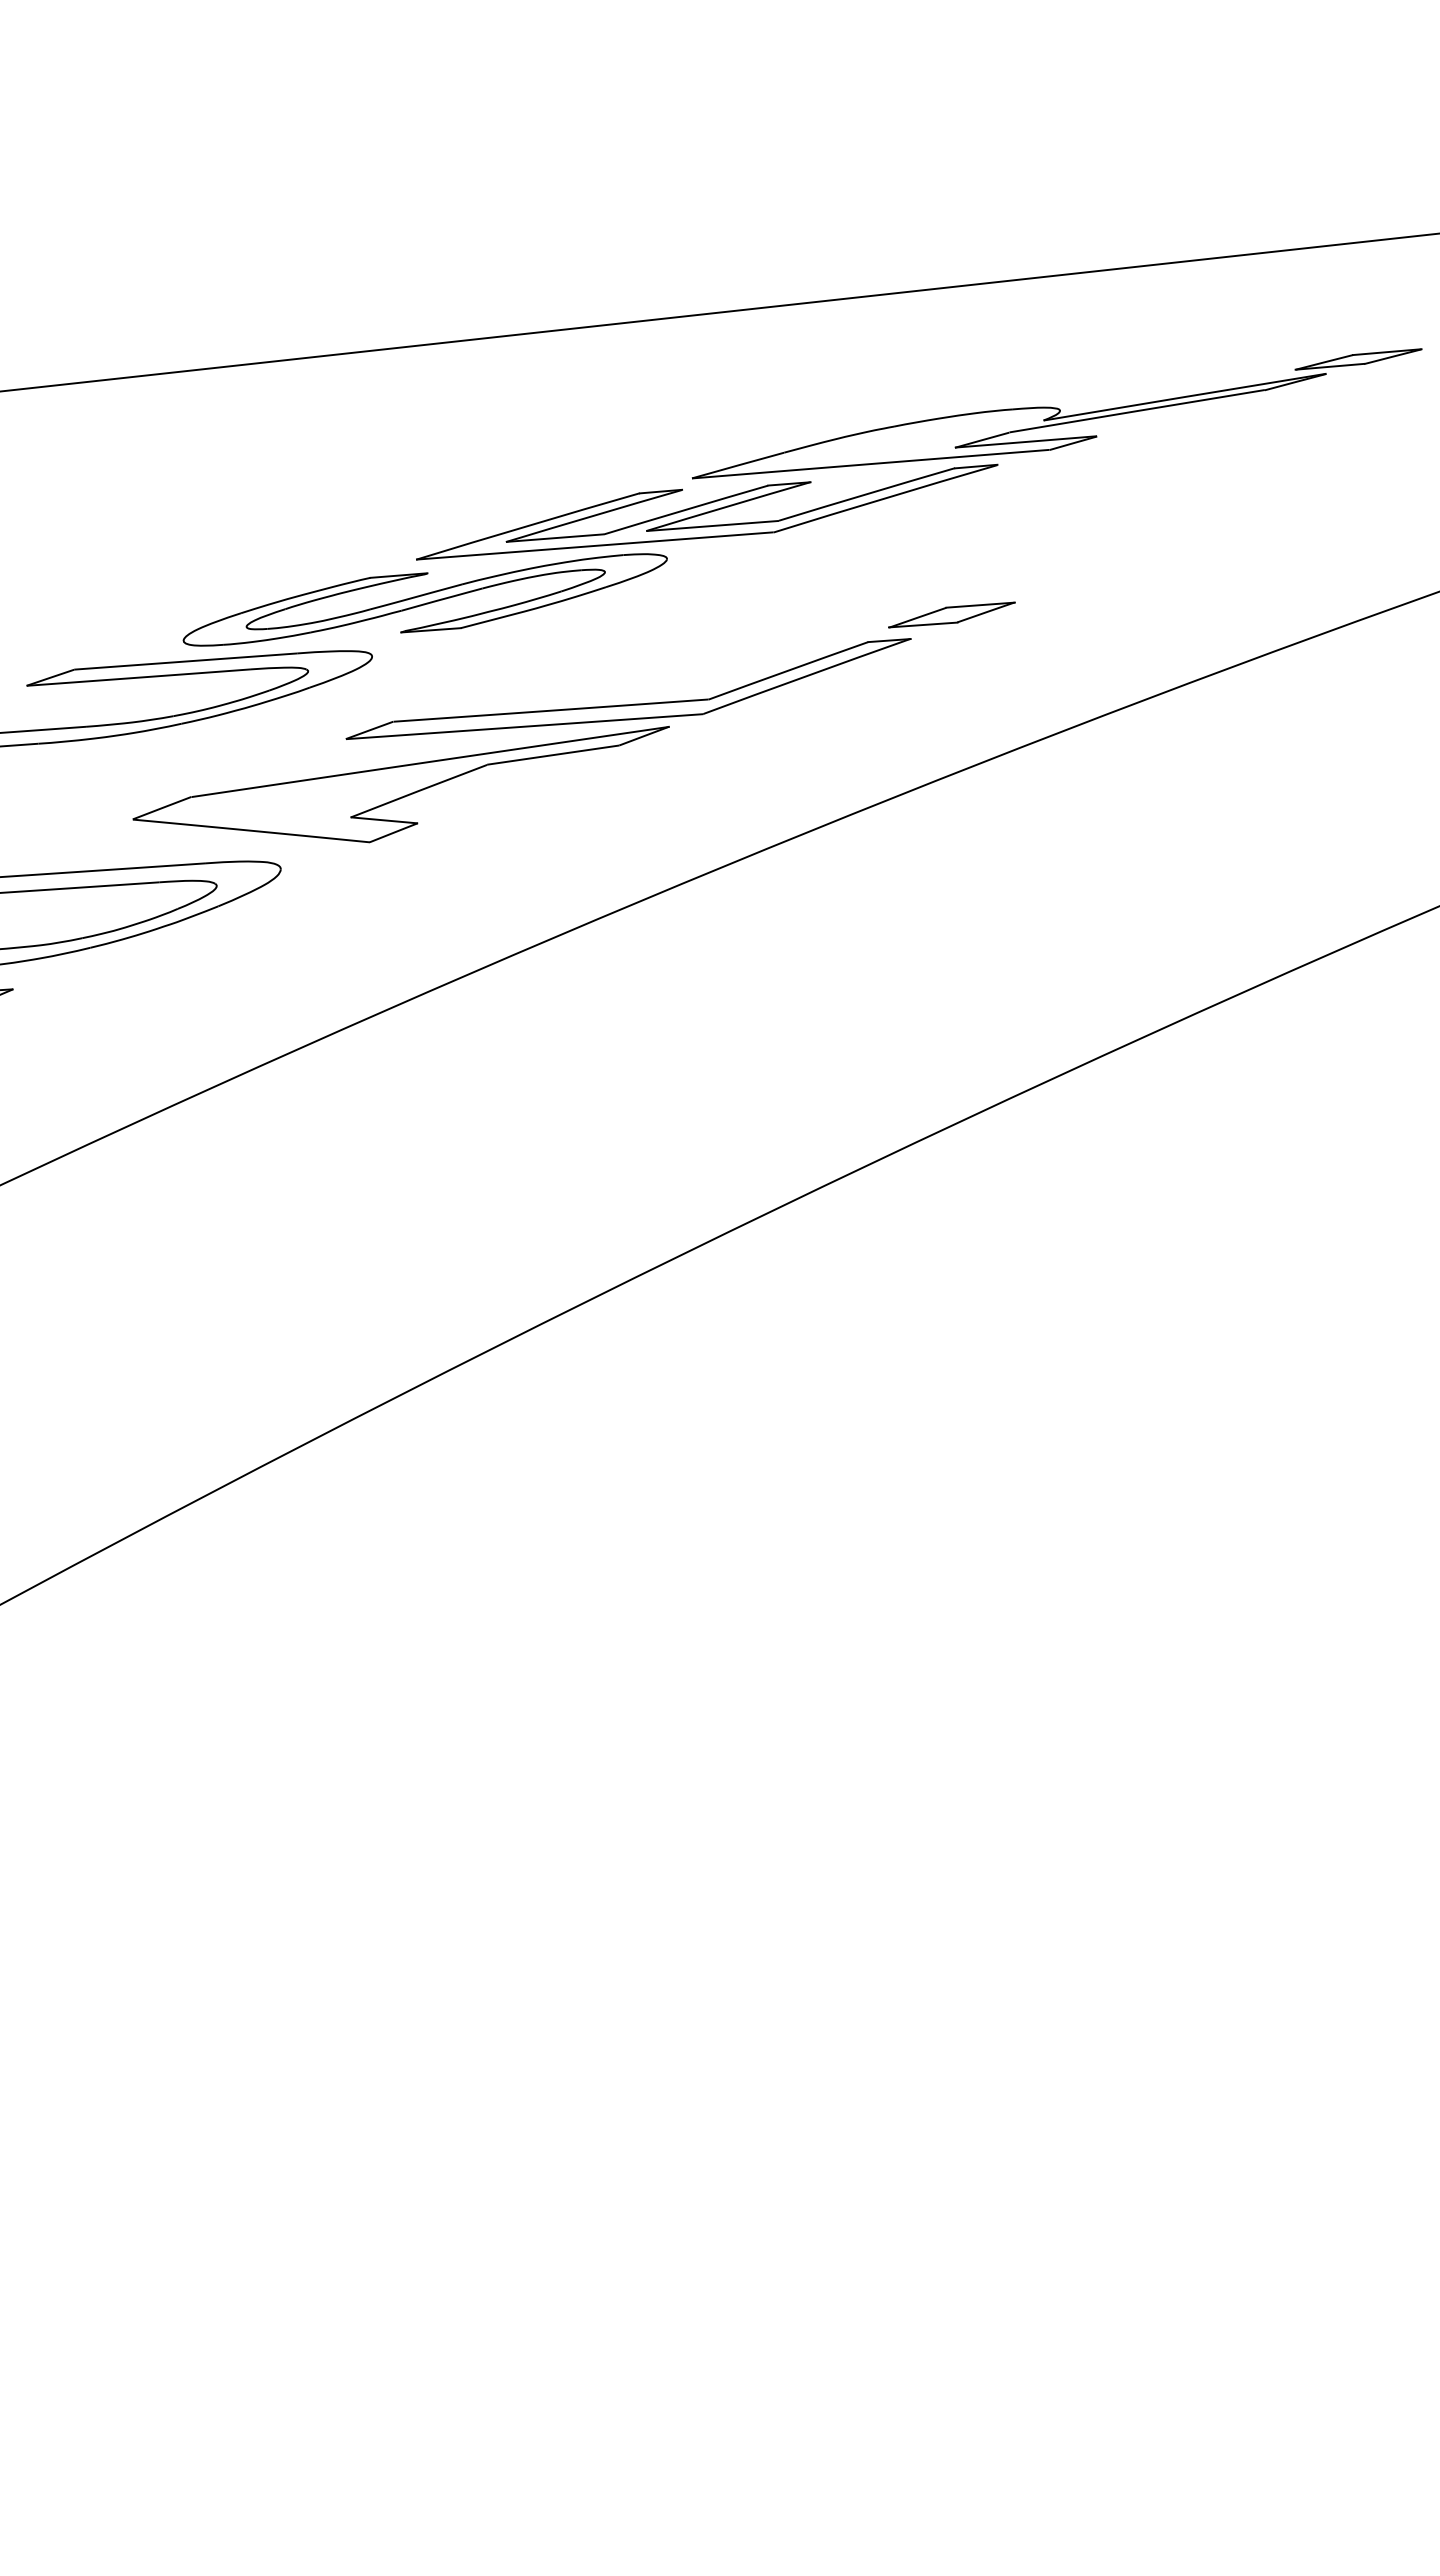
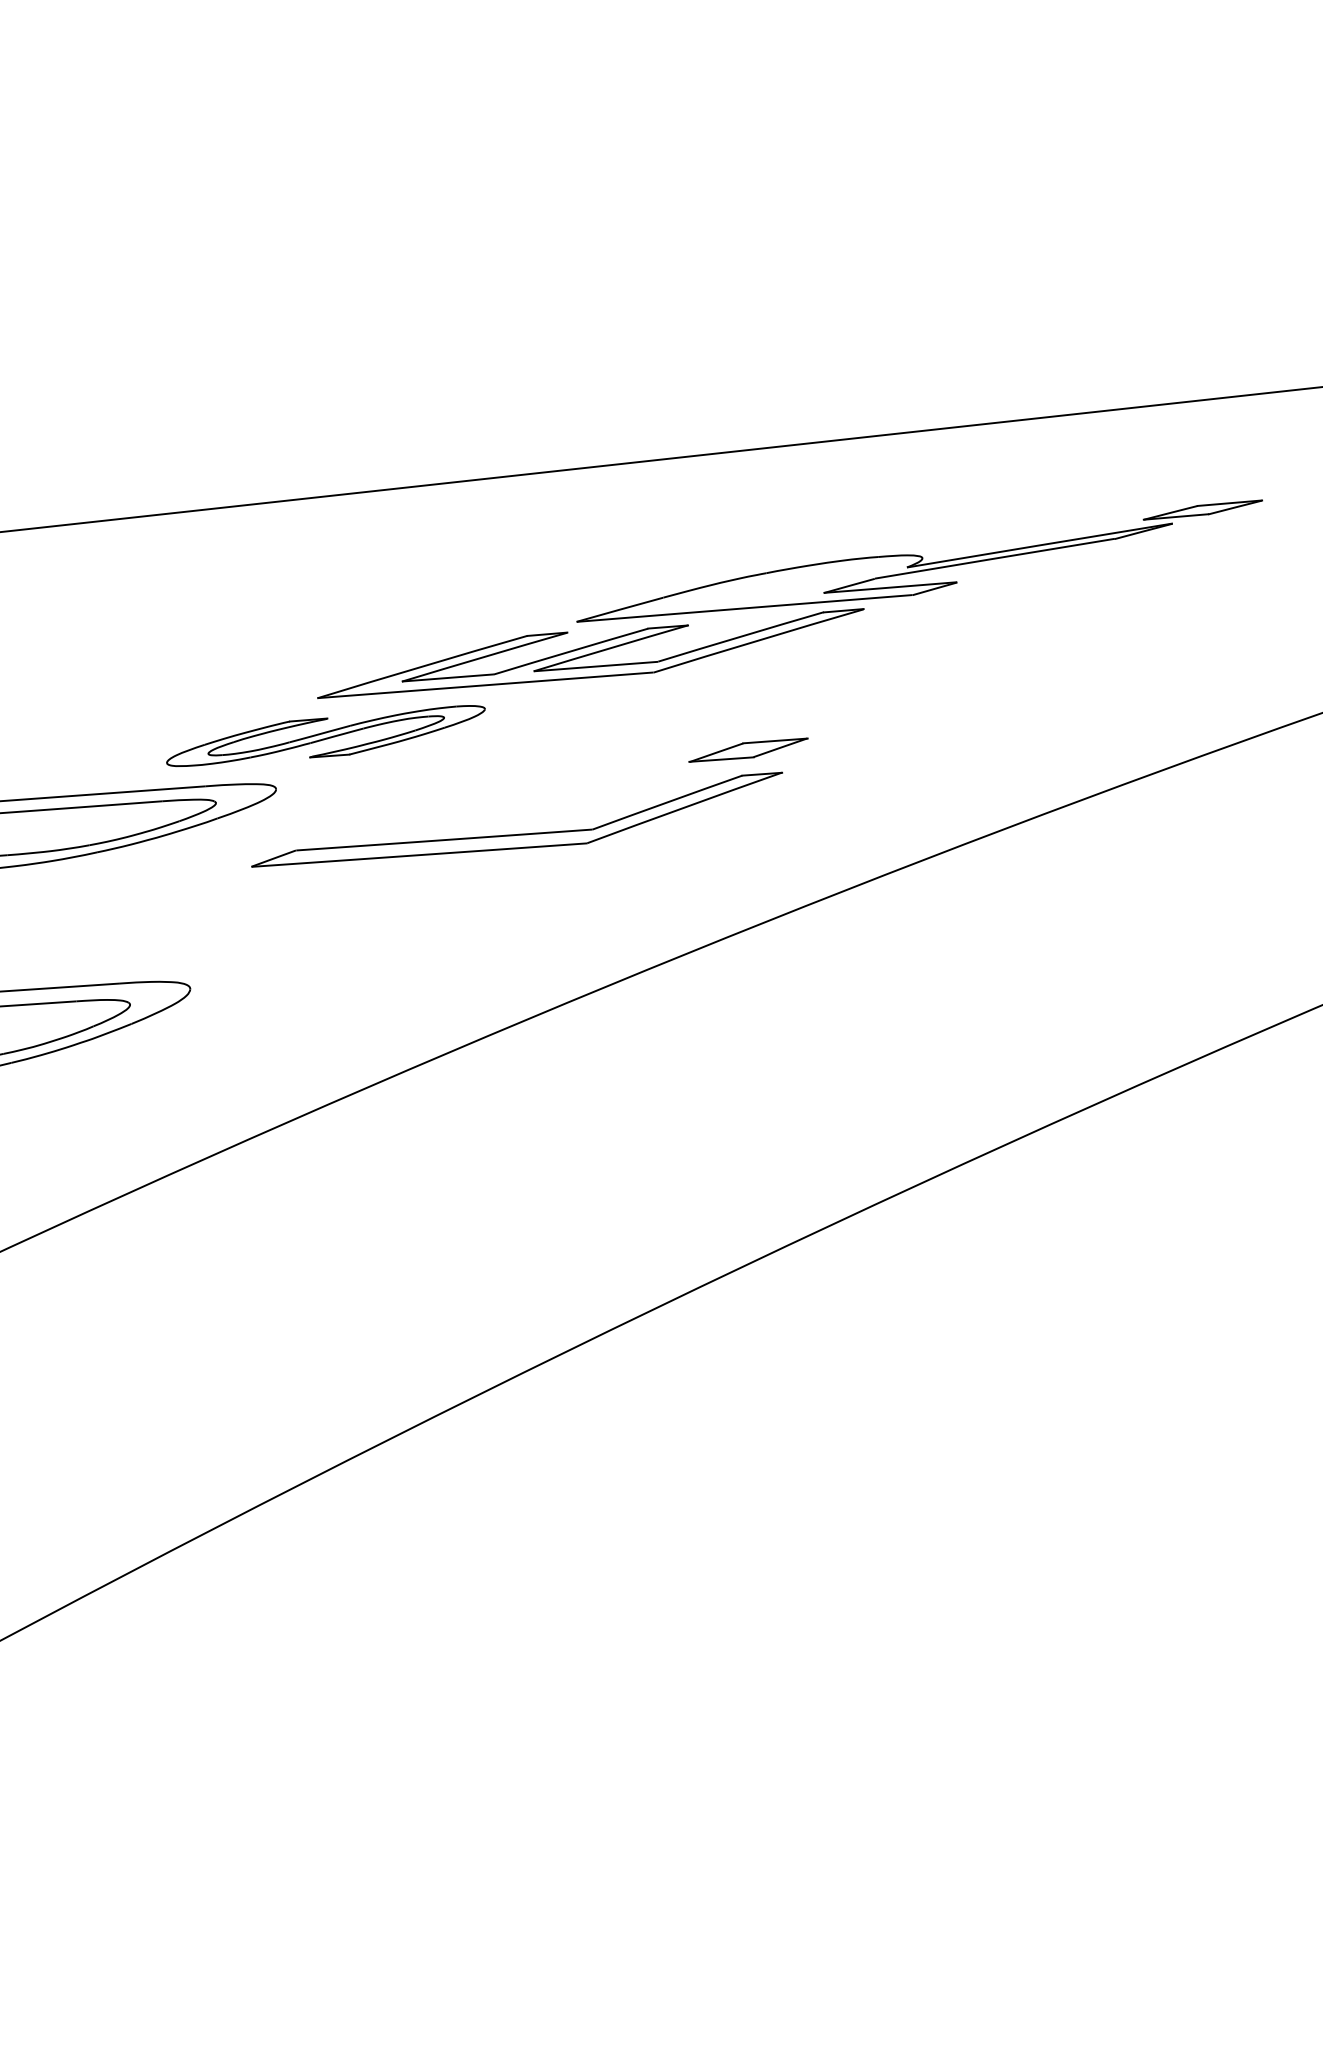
part: (424, 599) -> (325, 735), size x0.7
part: (951, 614) -> (748, 749), moved
part: (400, 784) -> (302, 909), removed

